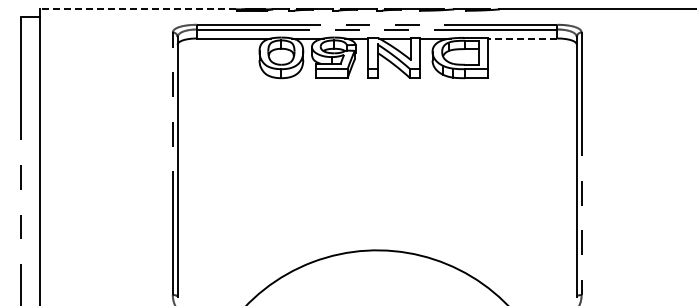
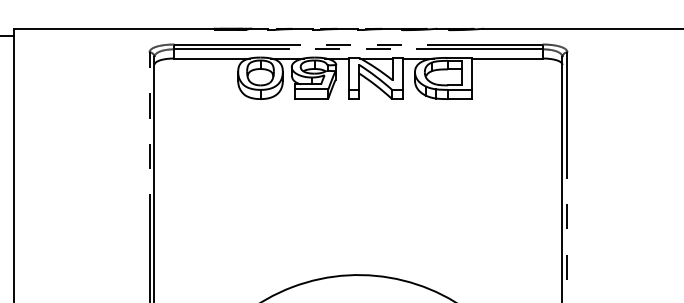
line: (138, 9) -> (114, 28), dashed -> solid
line: (522, 38) -> (506, 58), dashed -> solid

